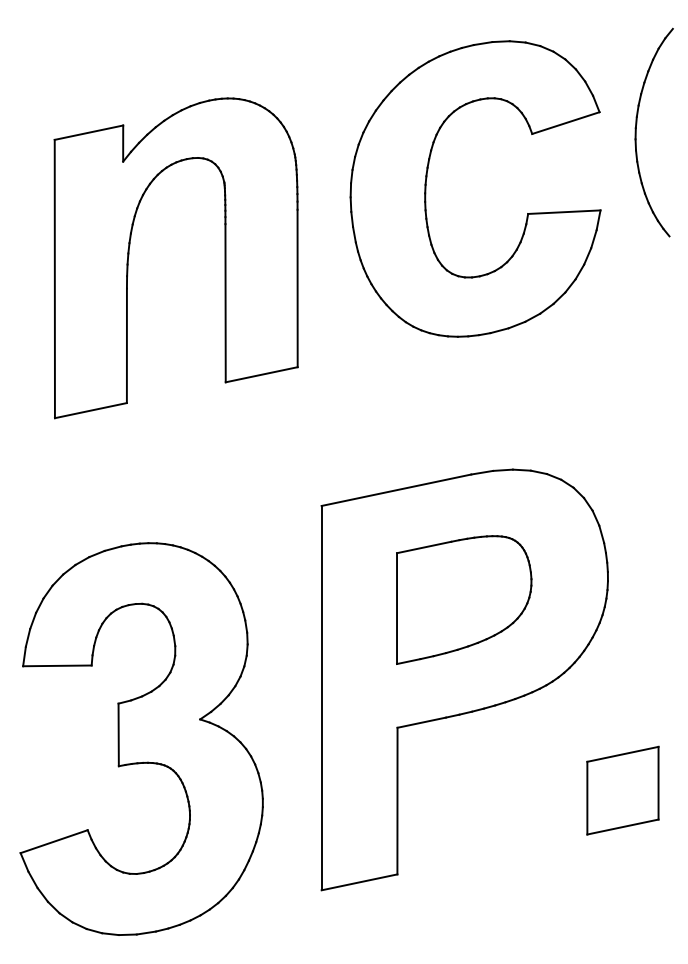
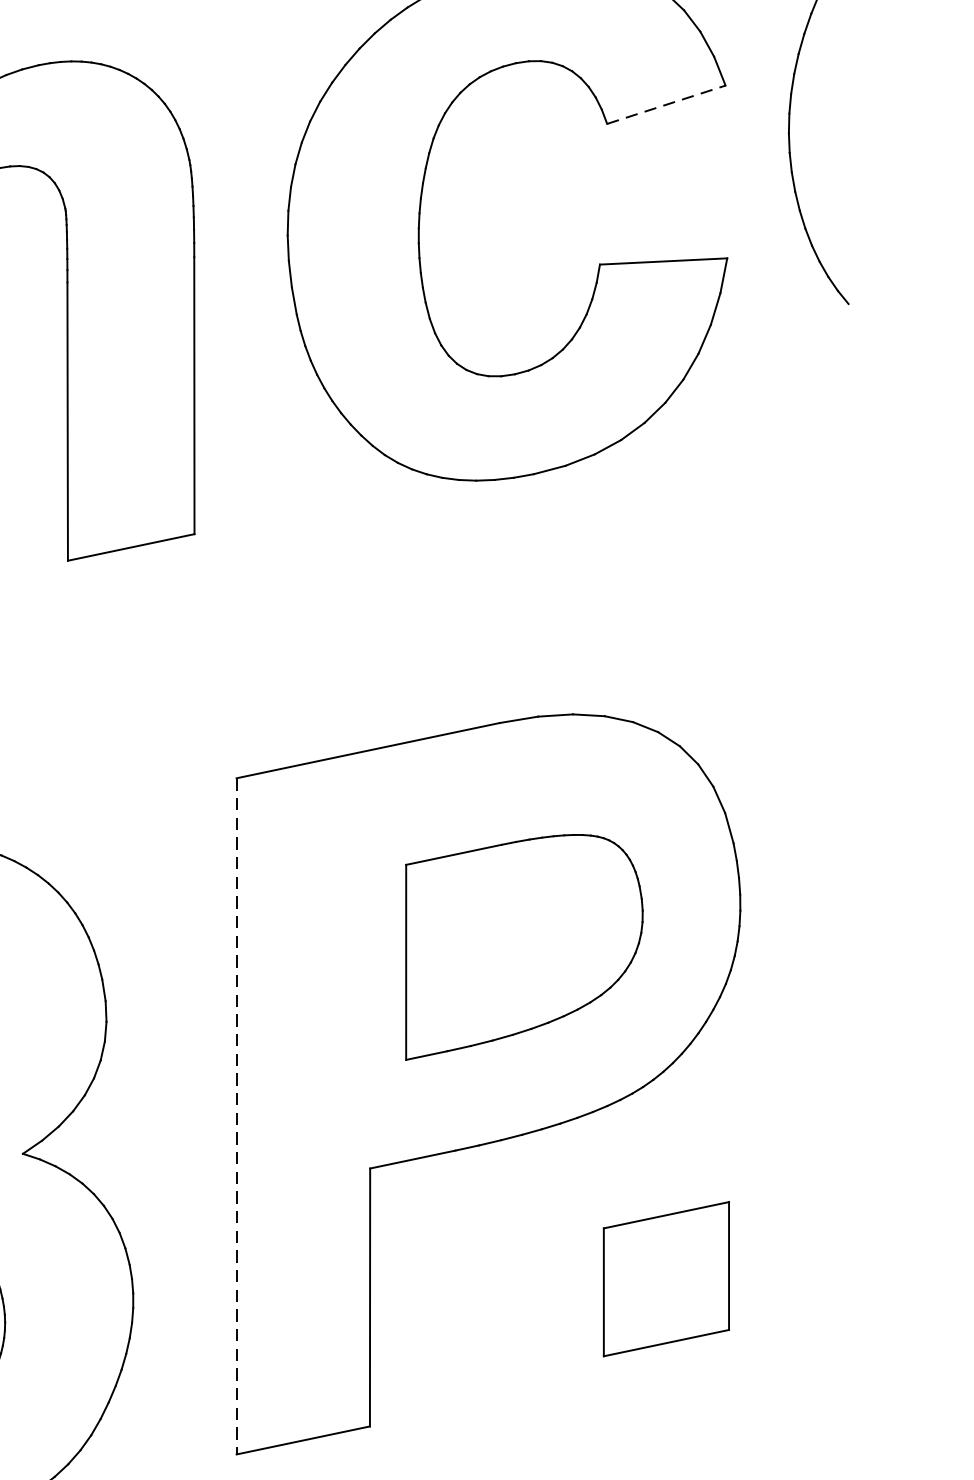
line: (566, 122) -> (667, 103), solid -> dashed
part: (464, 599) -> (524, 946), moved
line: (321, 698) -> (236, 1116), solid -> dashed
part: (622, 790) -> (665, 1278), moved

